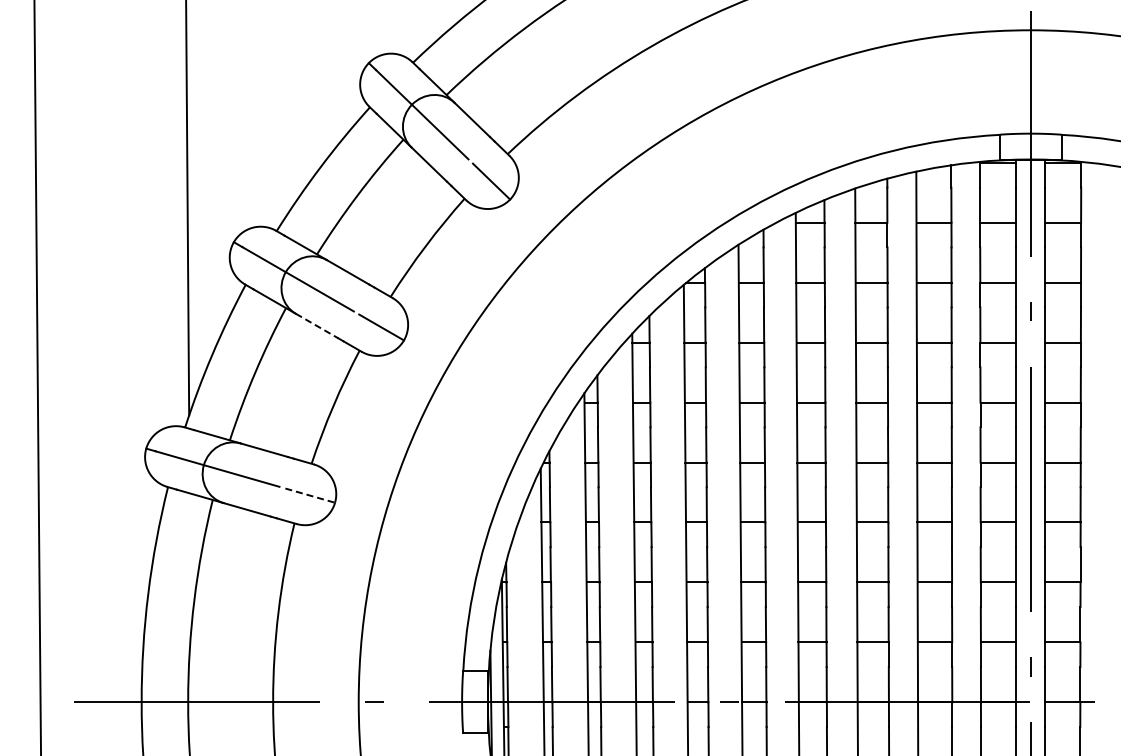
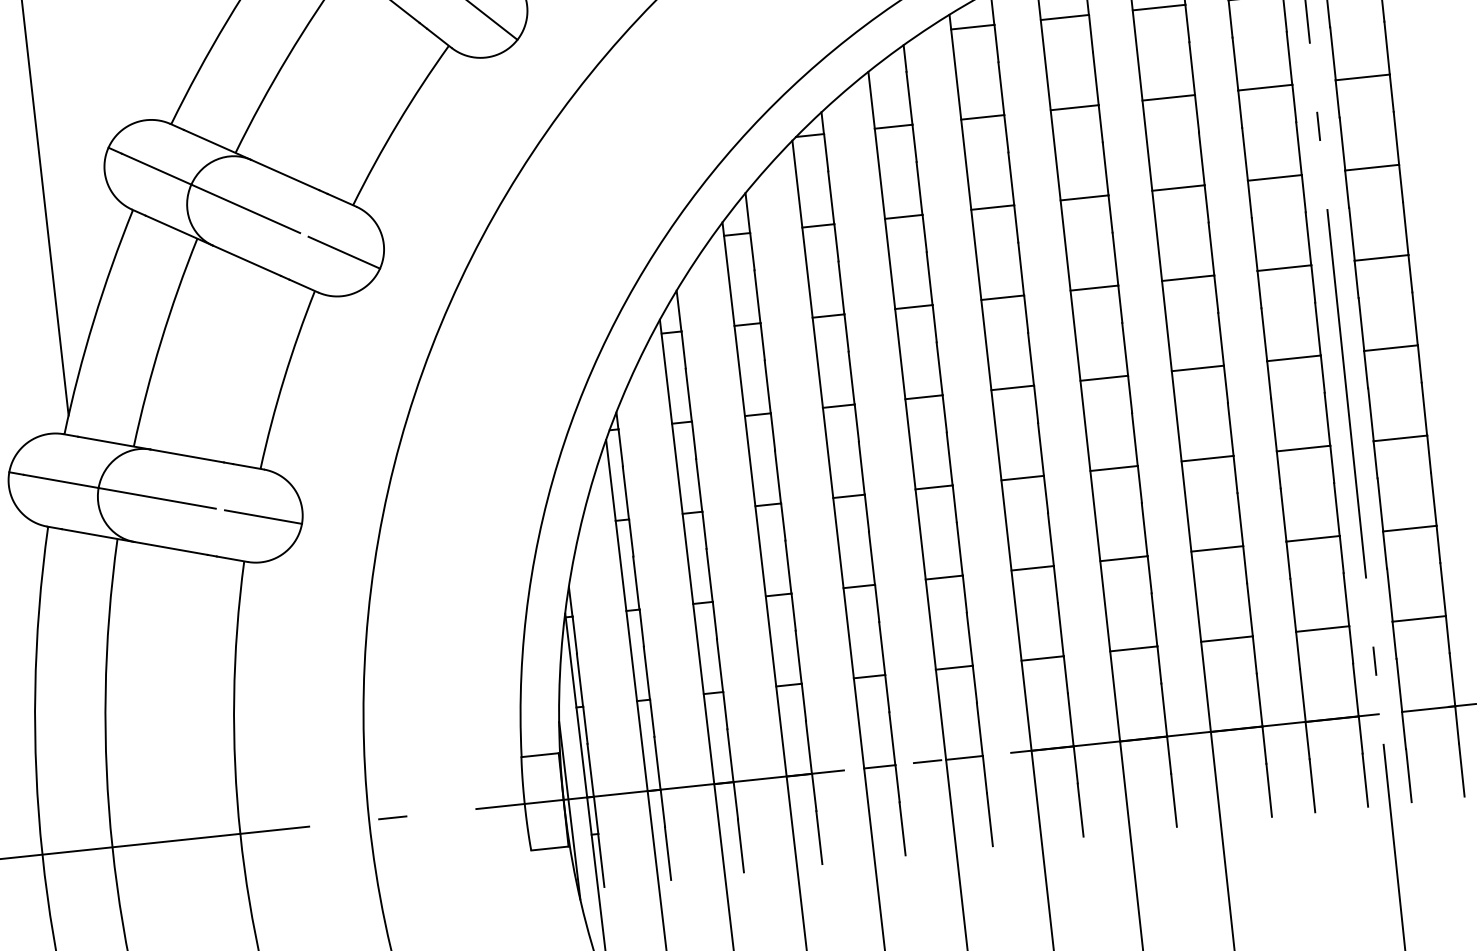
line: (317, 326) -> (247, 261), dashed -> solid
line: (310, 495) -> (263, 516), dashed -> solid

